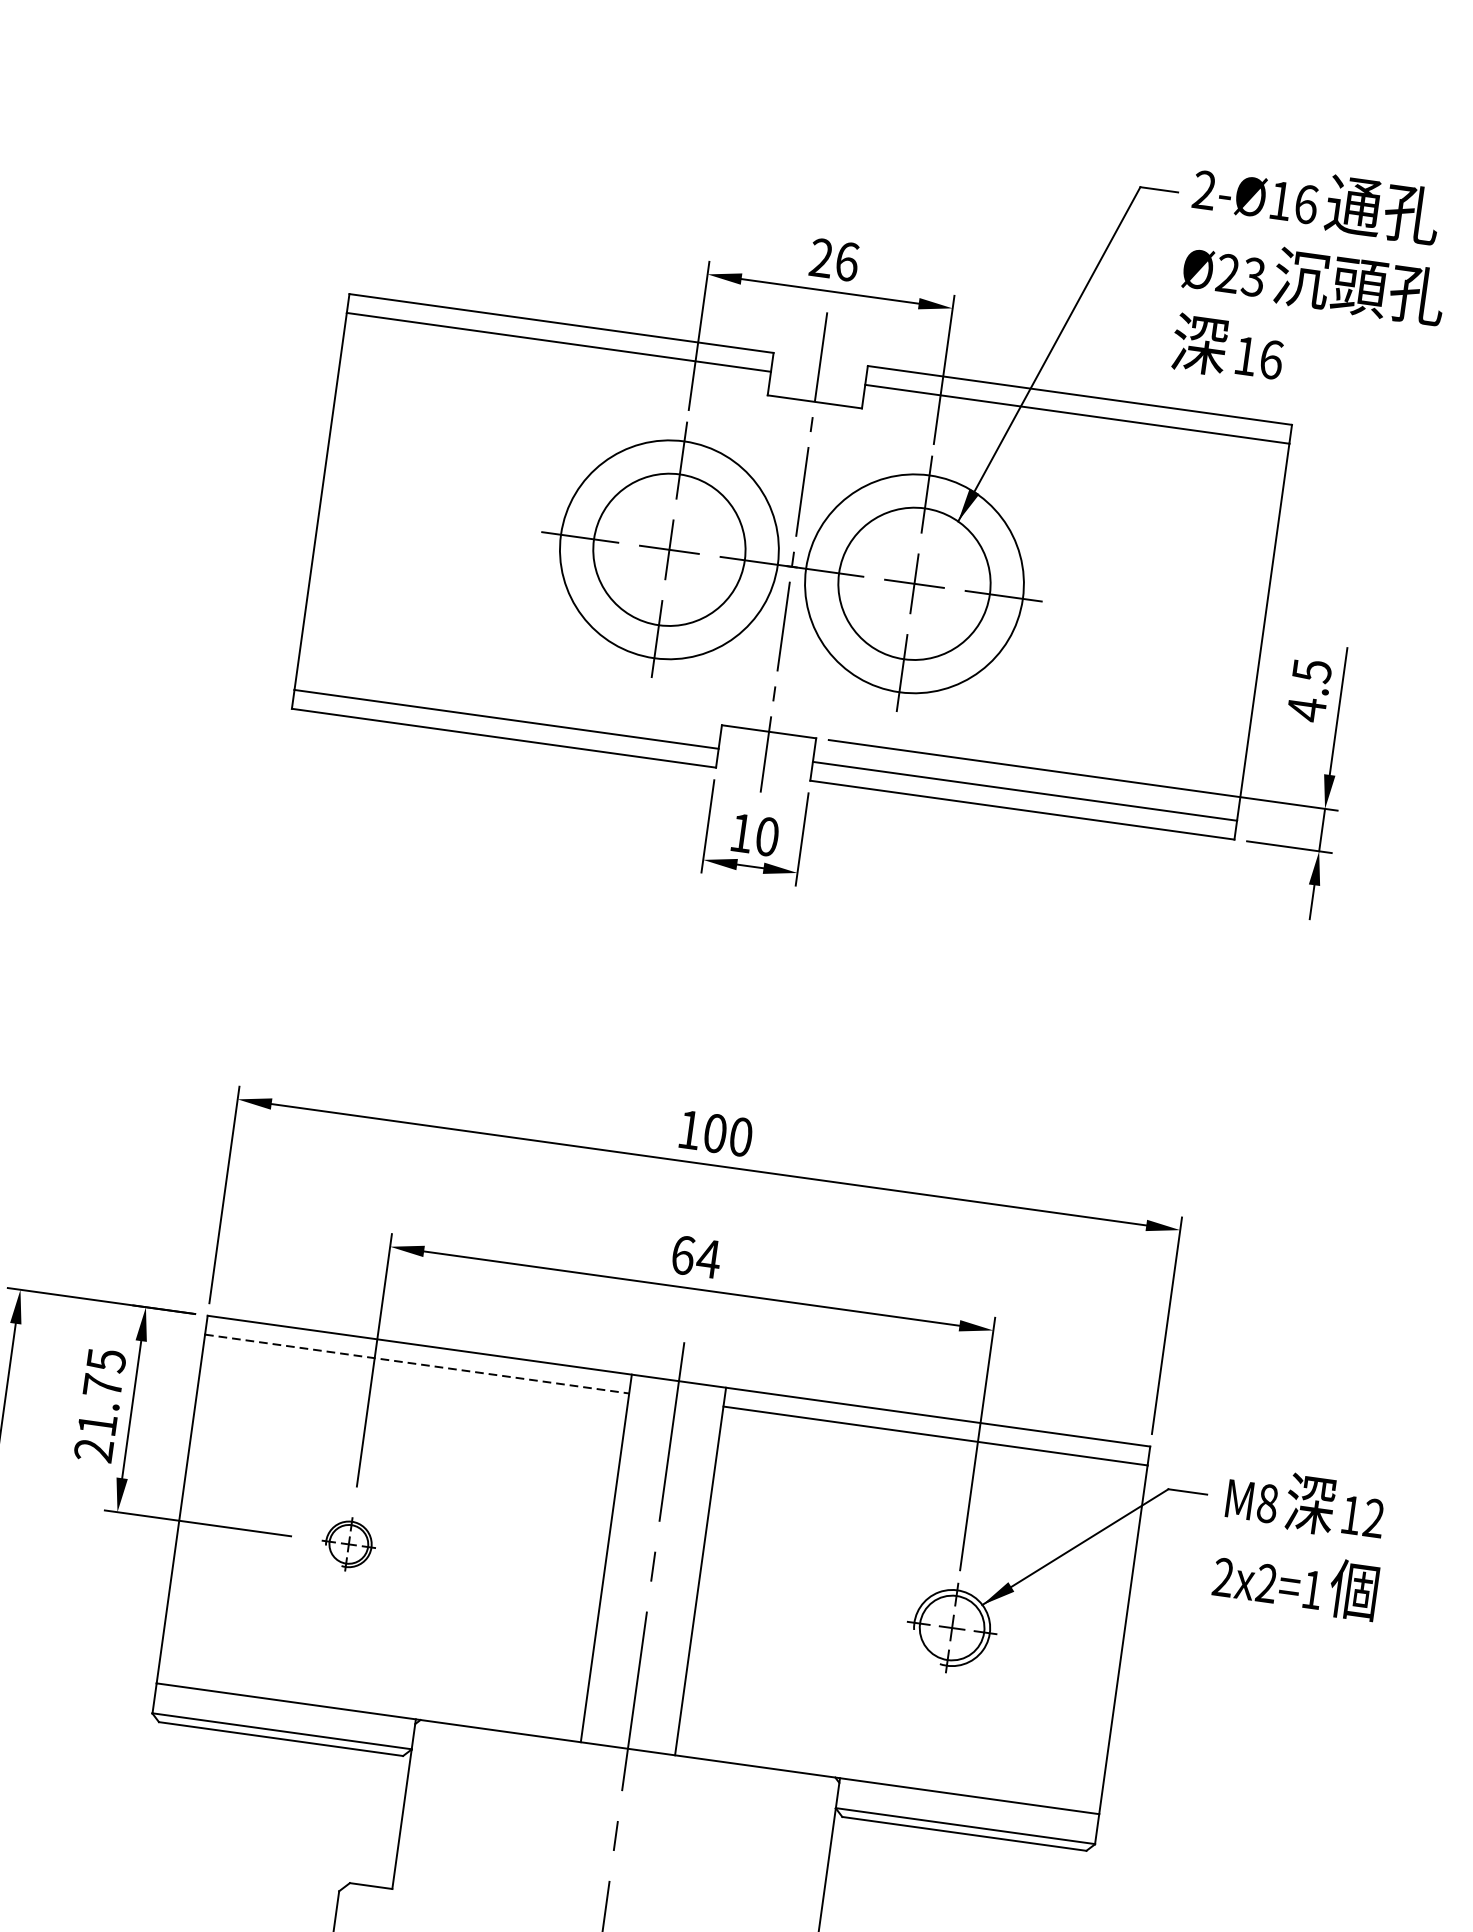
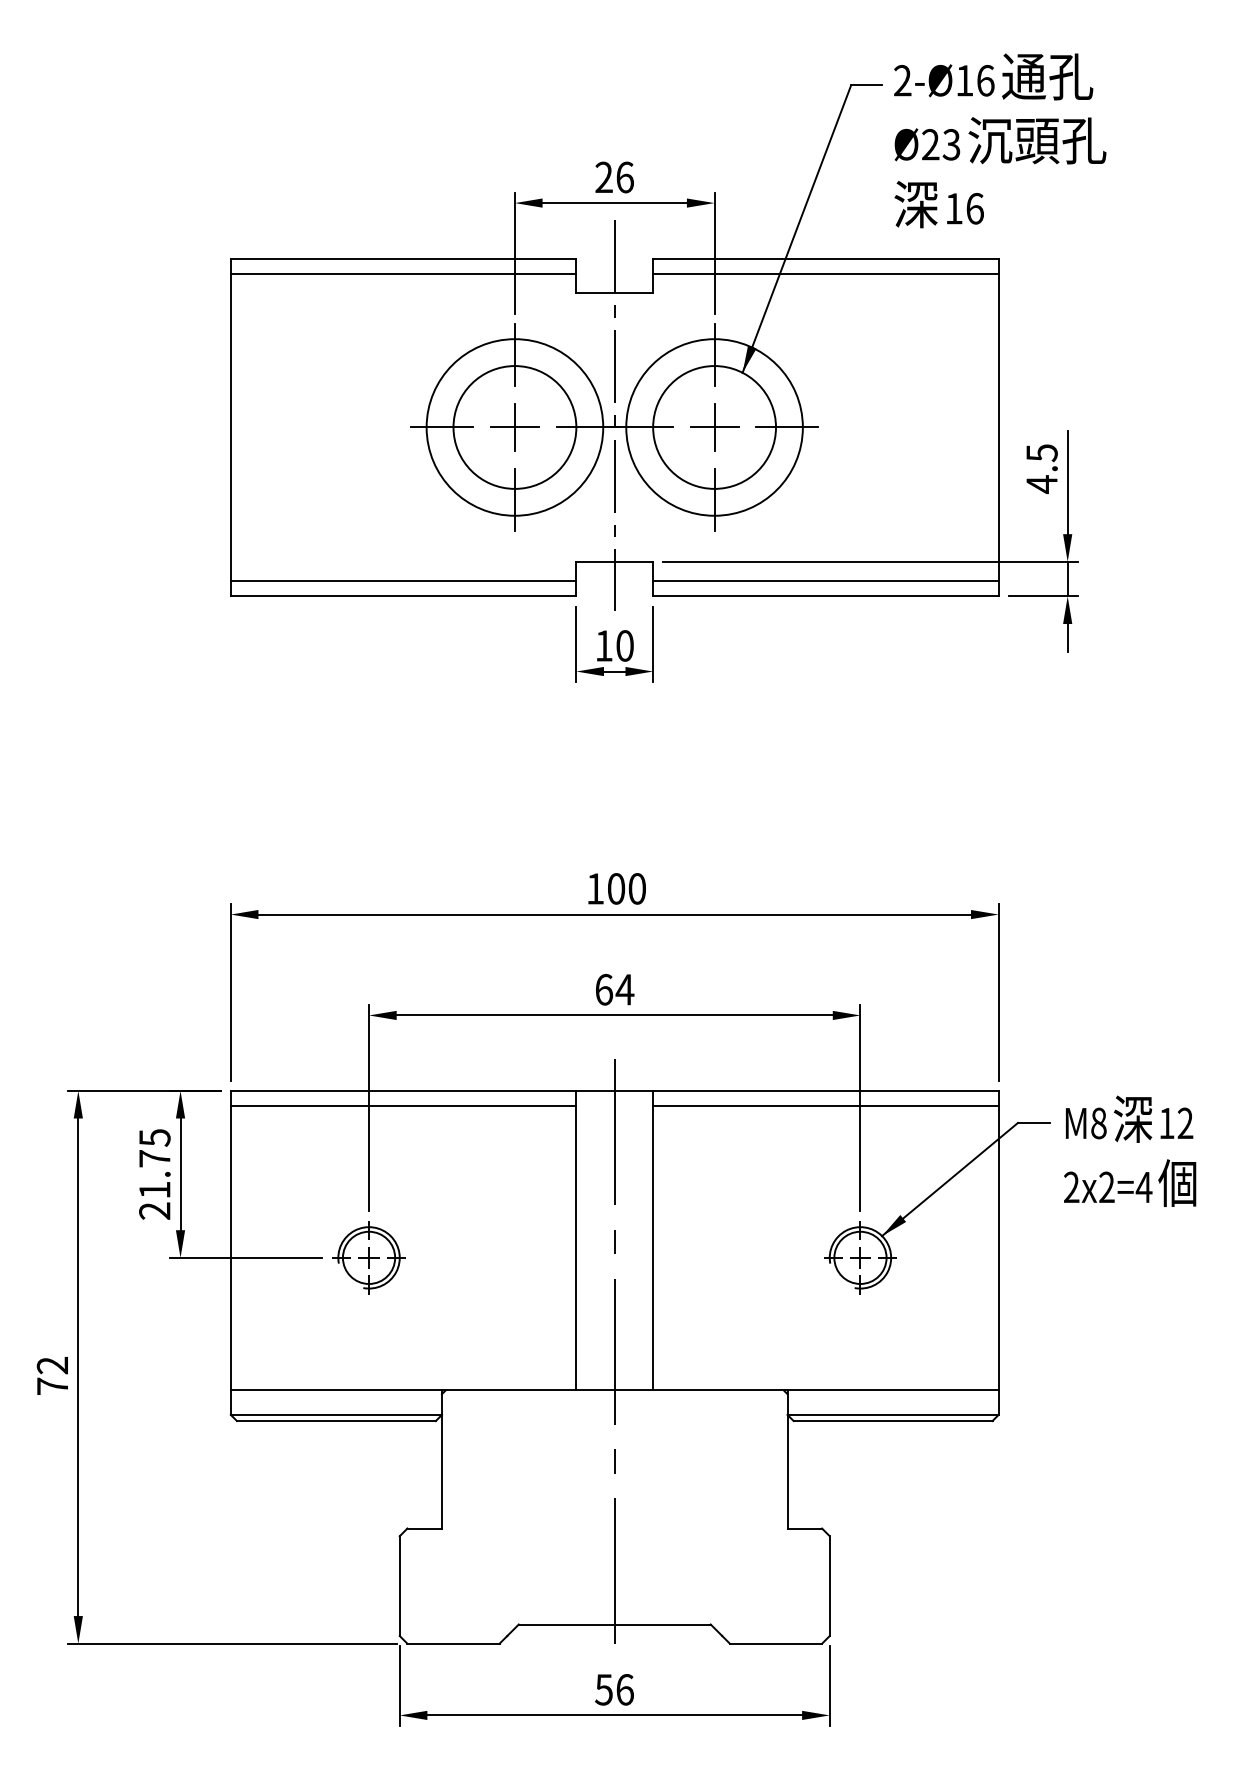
line: (416, 1364) -> (403, 1106), dashed -> solid
part: (348, 1543) -> (368, 1257), size x1.67
text: (1311, 1589) -> (1143, 1187), 2x2=1 -> 2x2=4

